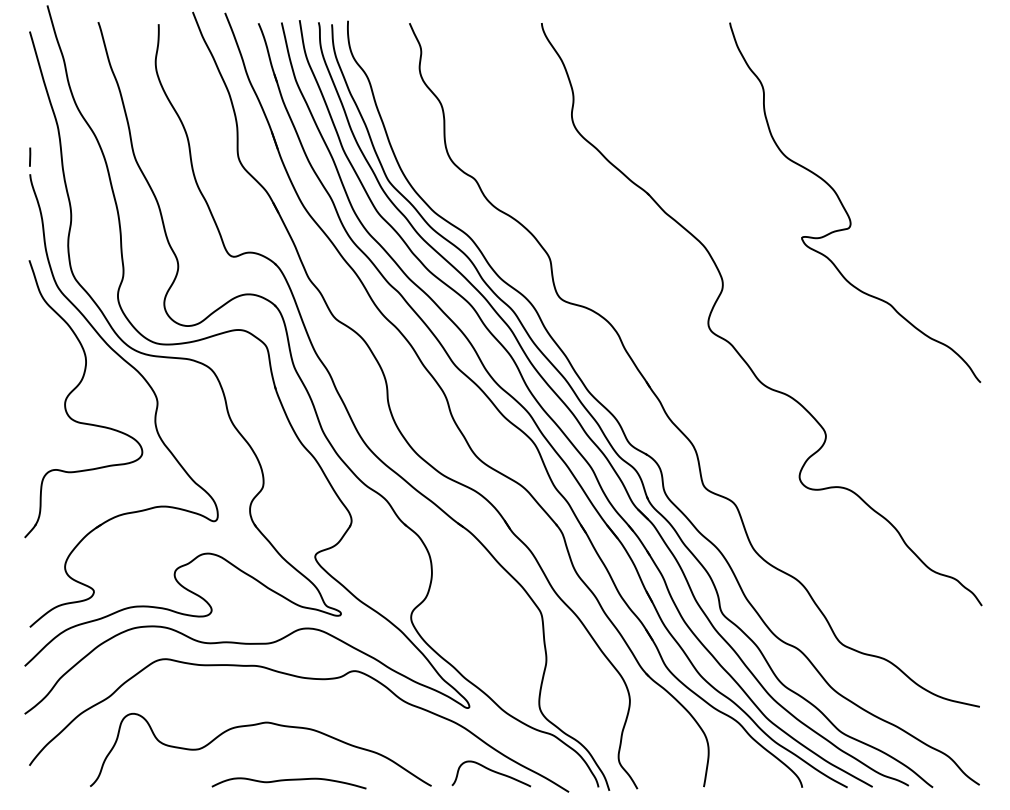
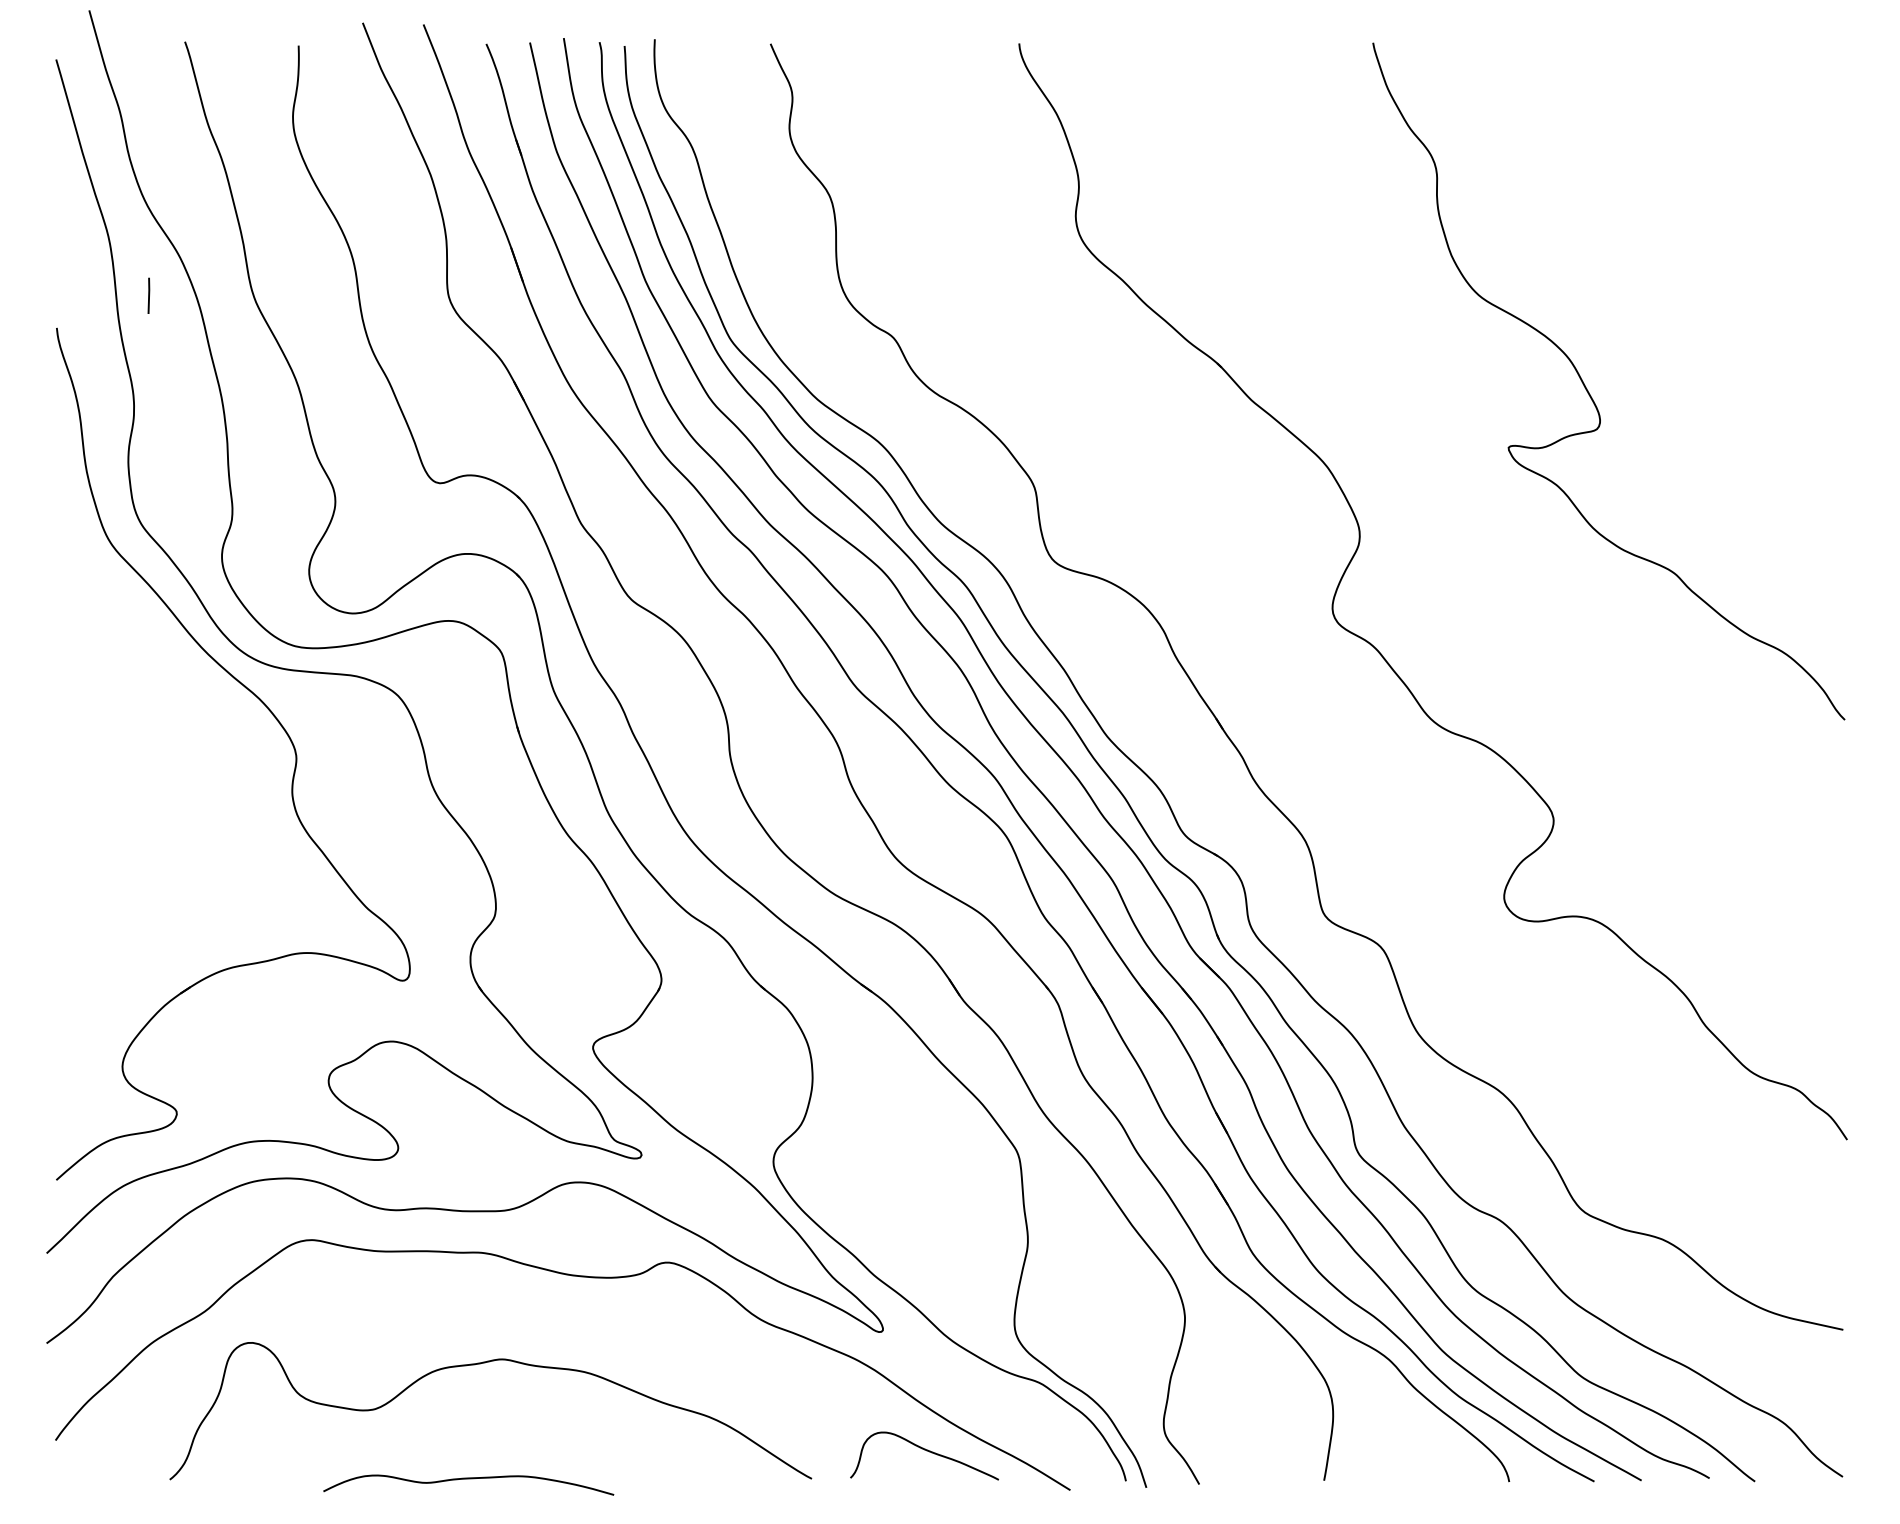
line: (30, 156) -> (149, 294), moved
part: (74, 390) -> (140, 734), removed
curve: (288, 780) -> (467, 1479), moved

